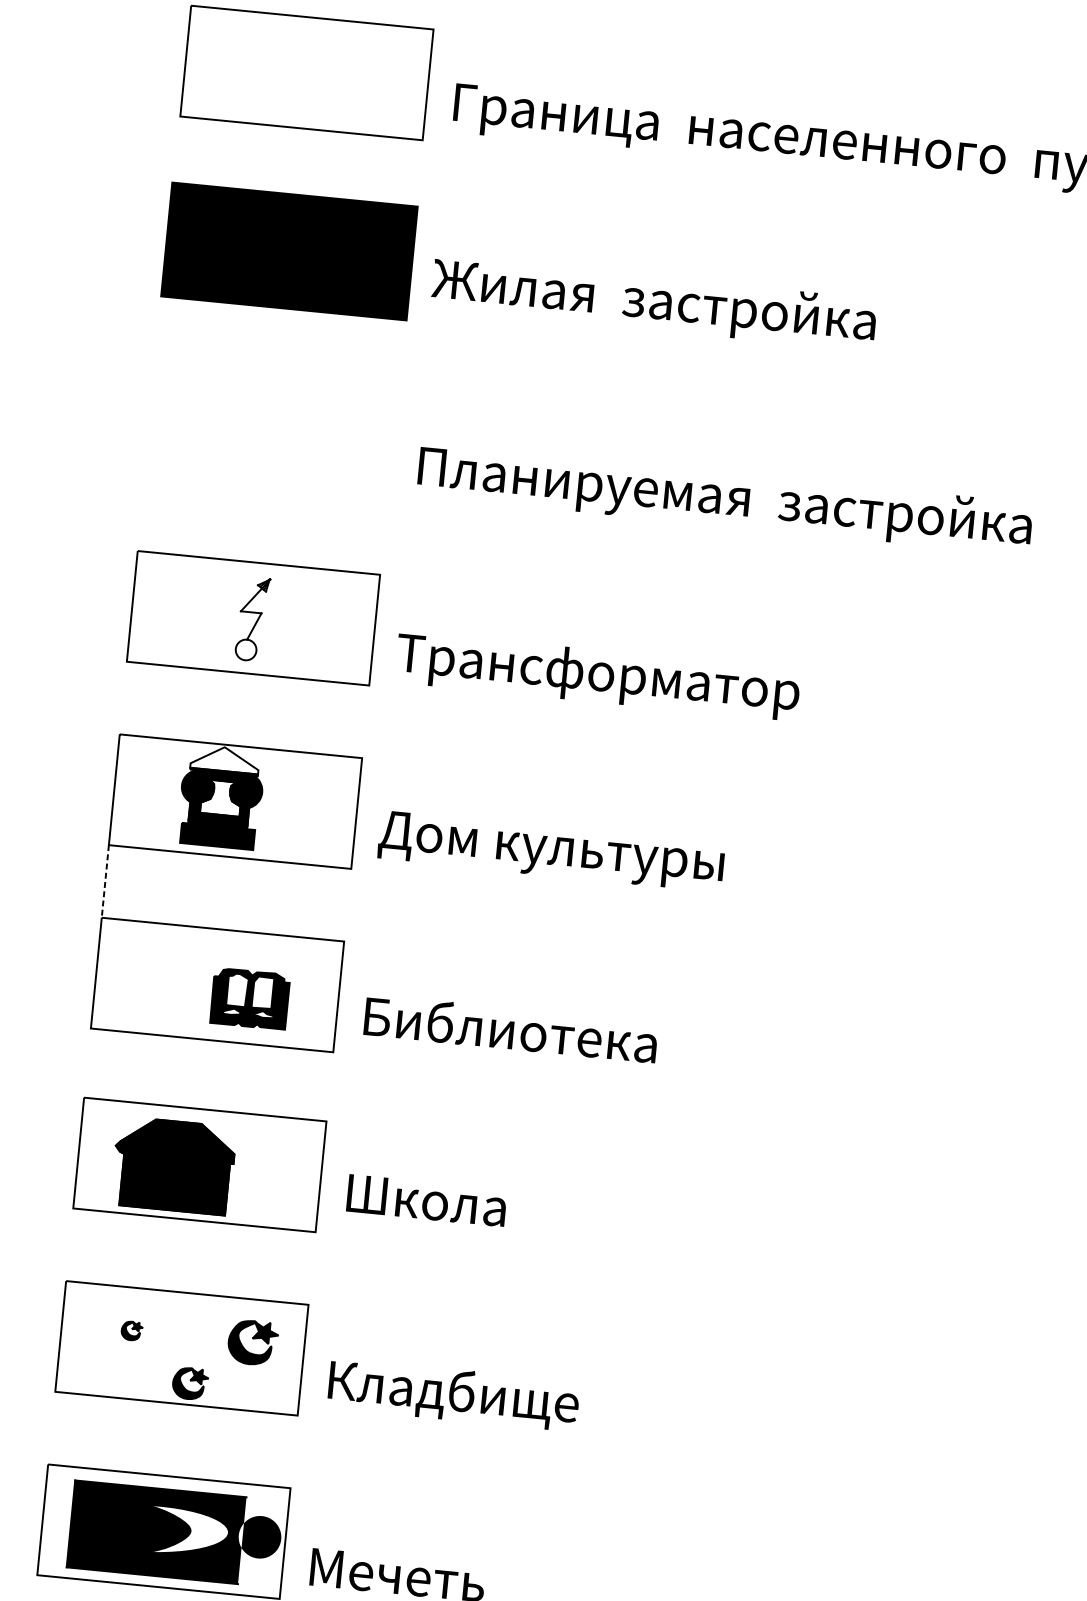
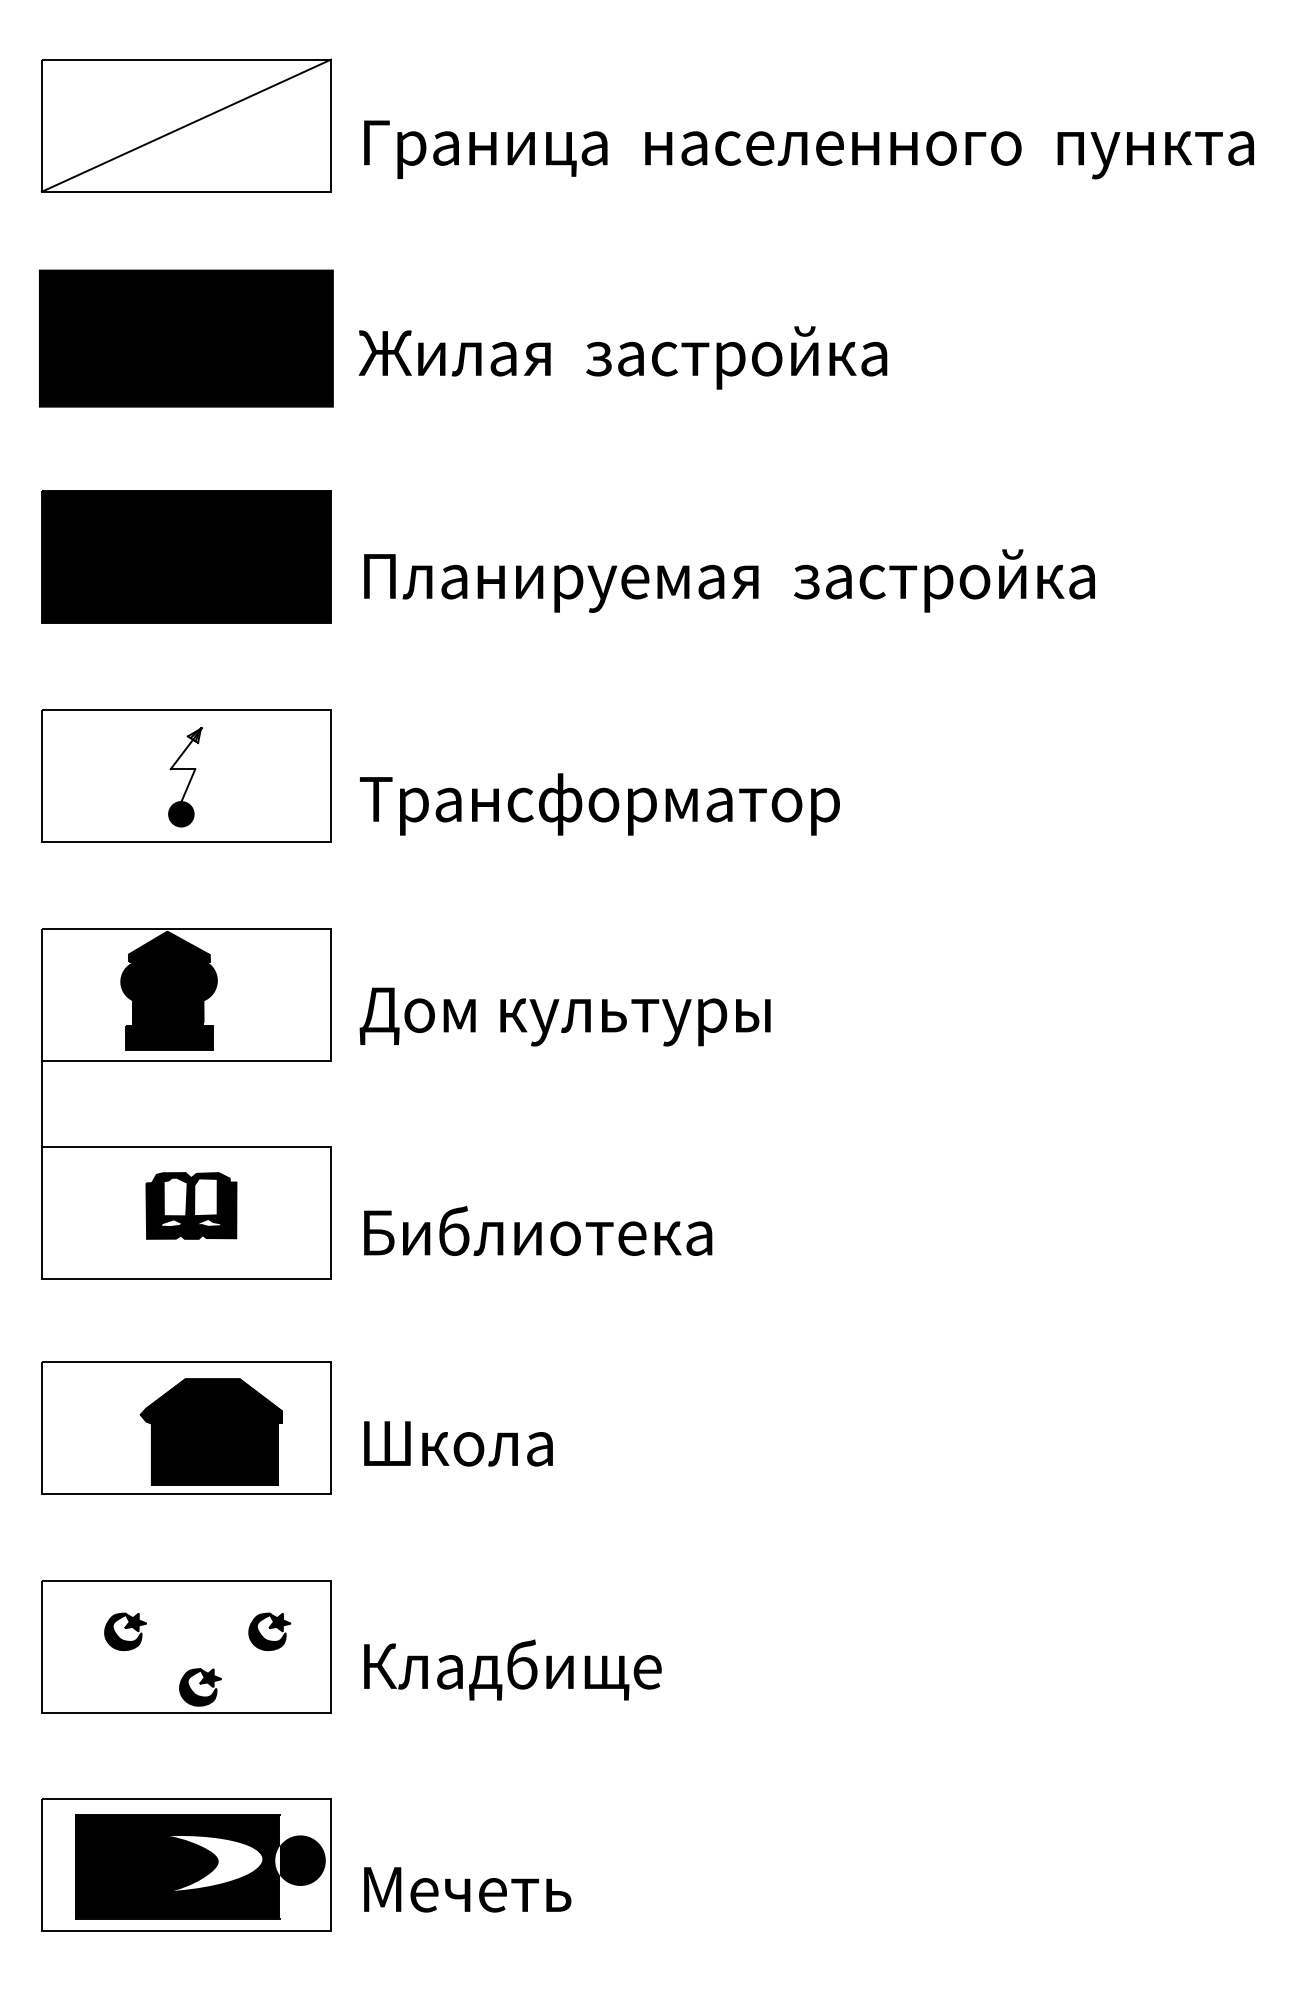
line: (306, 72) -> (185, 125), added
part: (271, 434) -> (186, 556), added
fill: (246, 649) -> (181, 813), added
fill: (224, 758) -> (168, 945), added
fill: (220, 797) -> (168, 991), added
line: (104, 881) -> (41, 1104), dashed -> solid
part: (250, 998) -> (191, 1205), moved
part: (172, 1165) -> (210, 1431), moved
part: (132, 1330) -> (125, 1631), size x1.67
part: (252, 1342) -> (269, 1631), size x0.71

